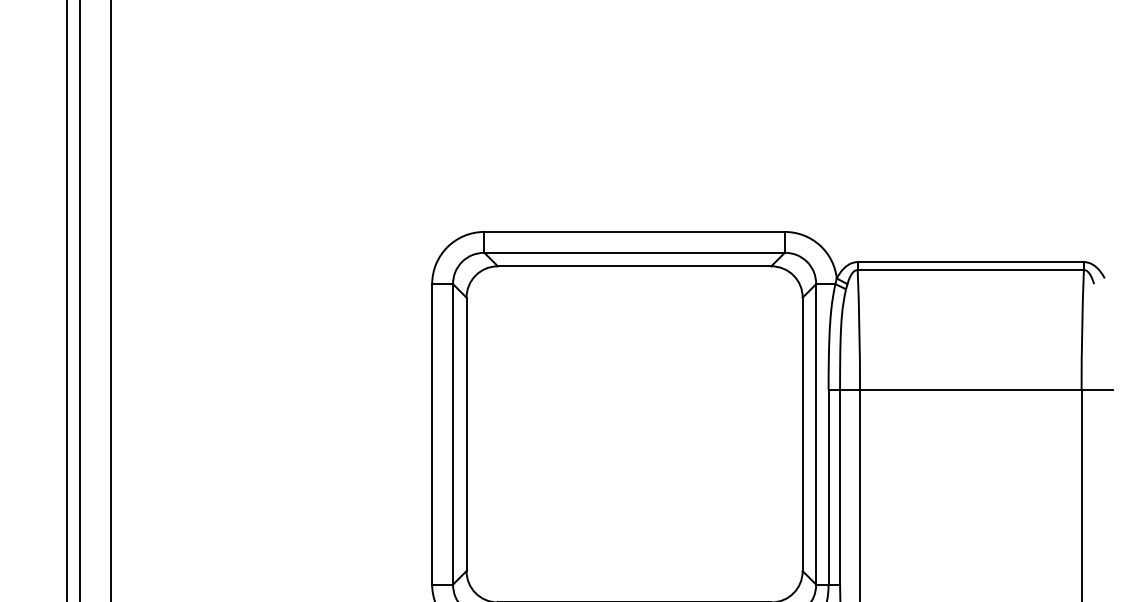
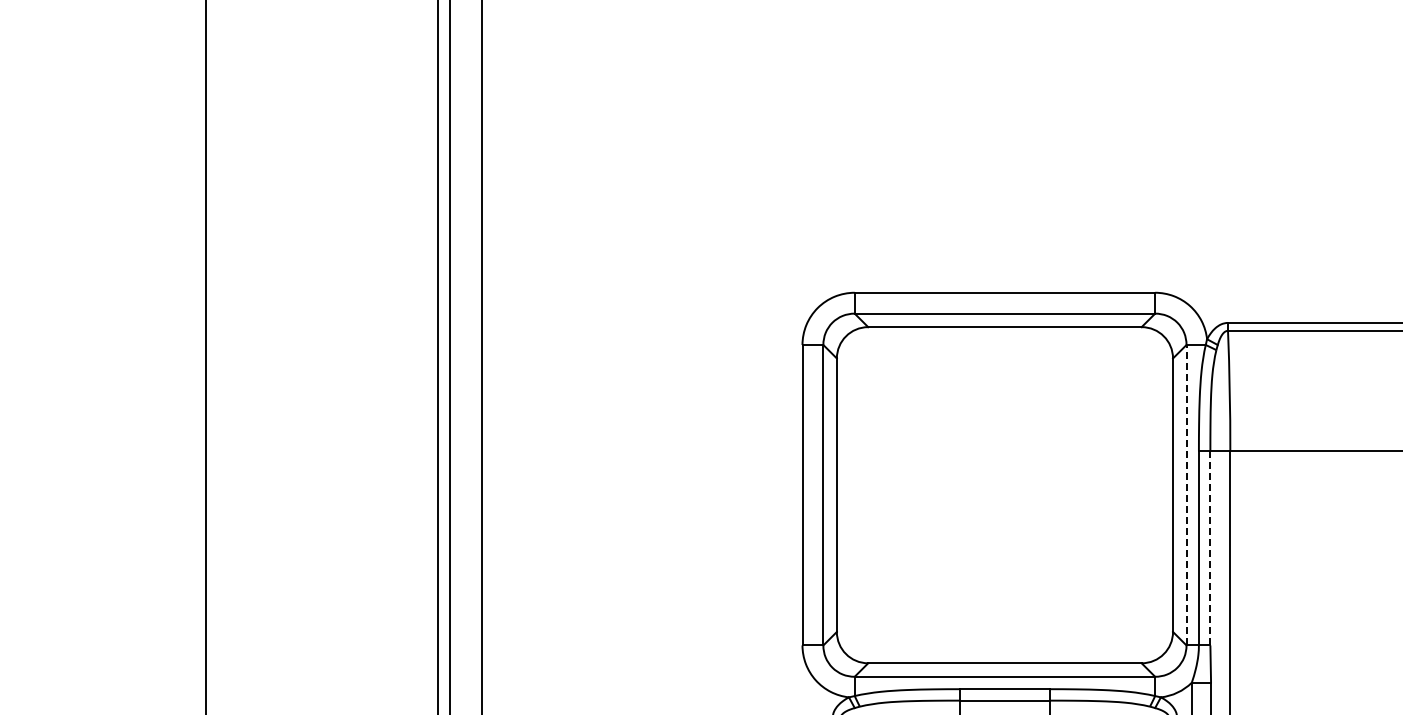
line: (816, 433) -> (1186, 494), solid -> dashed
line: (840, 486) -> (1210, 547), solid -> dashed

